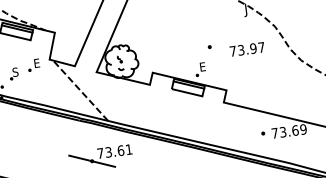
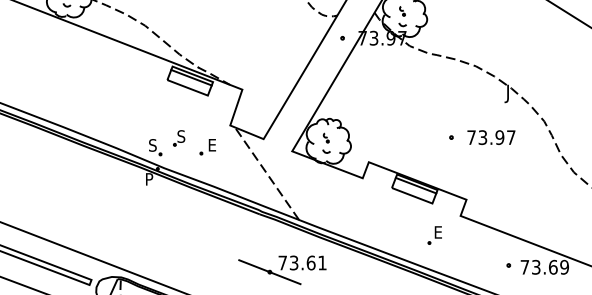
text: (247, 49) -> (491, 137), moved
part: (33, 65) -> (207, 147), moved
part: (200, 69) -> (434, 235), moved

